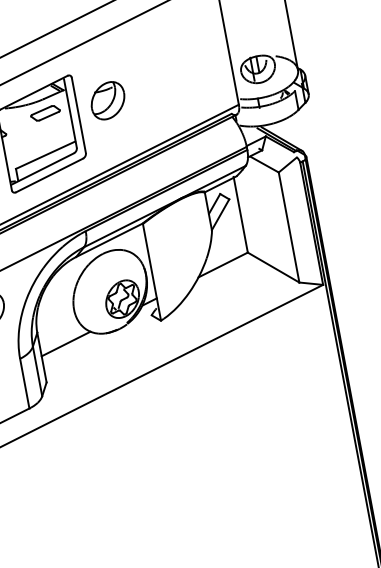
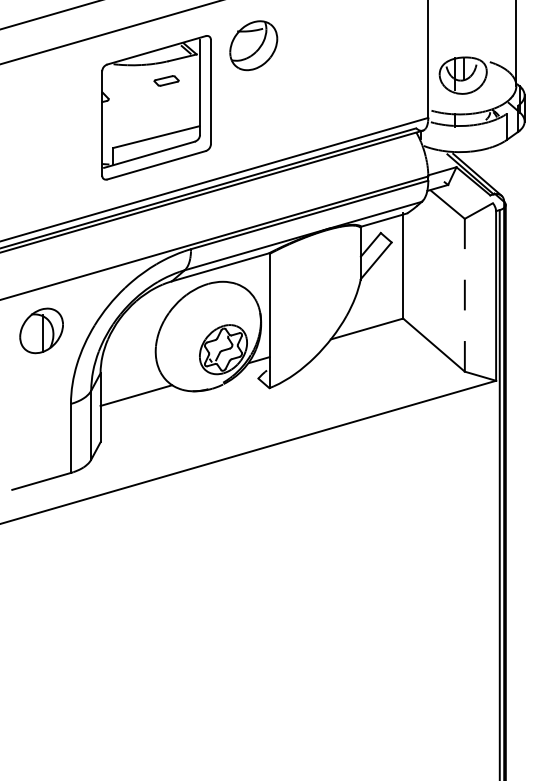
part: (107, 100) -> (253, 45), moved
part: (45, 113) -> (166, 80), size x0.6
line: (288, 227) -> (464, 294), solid -> dashed

